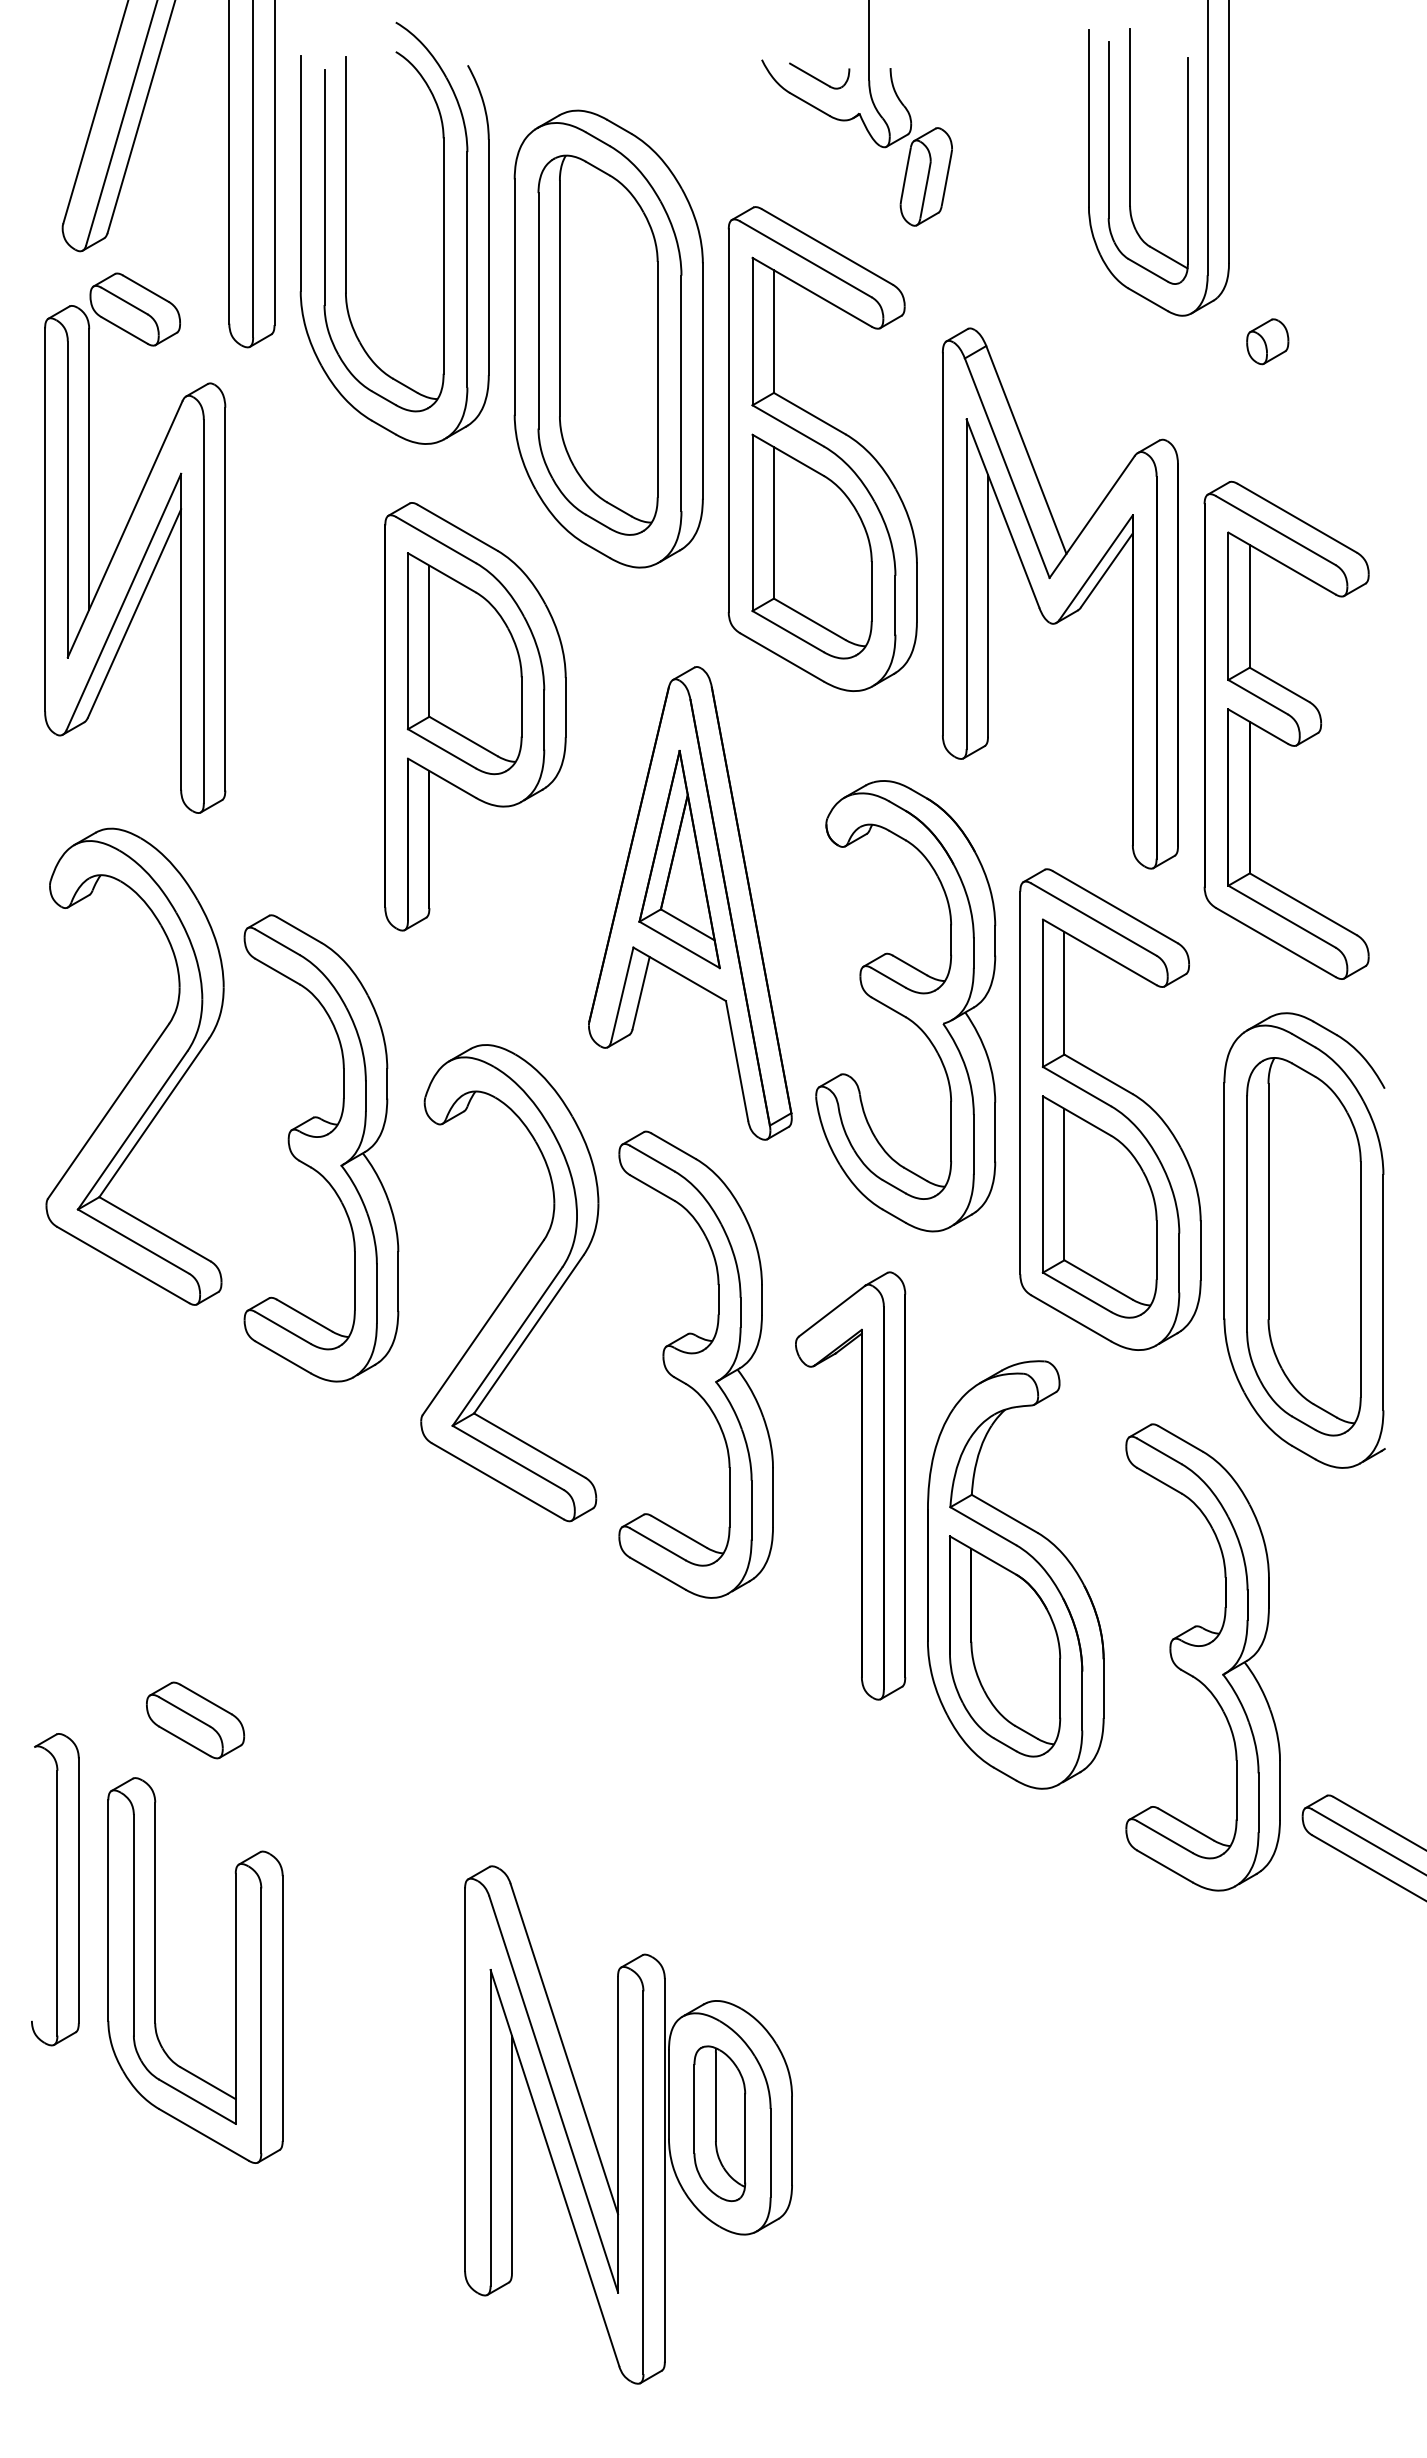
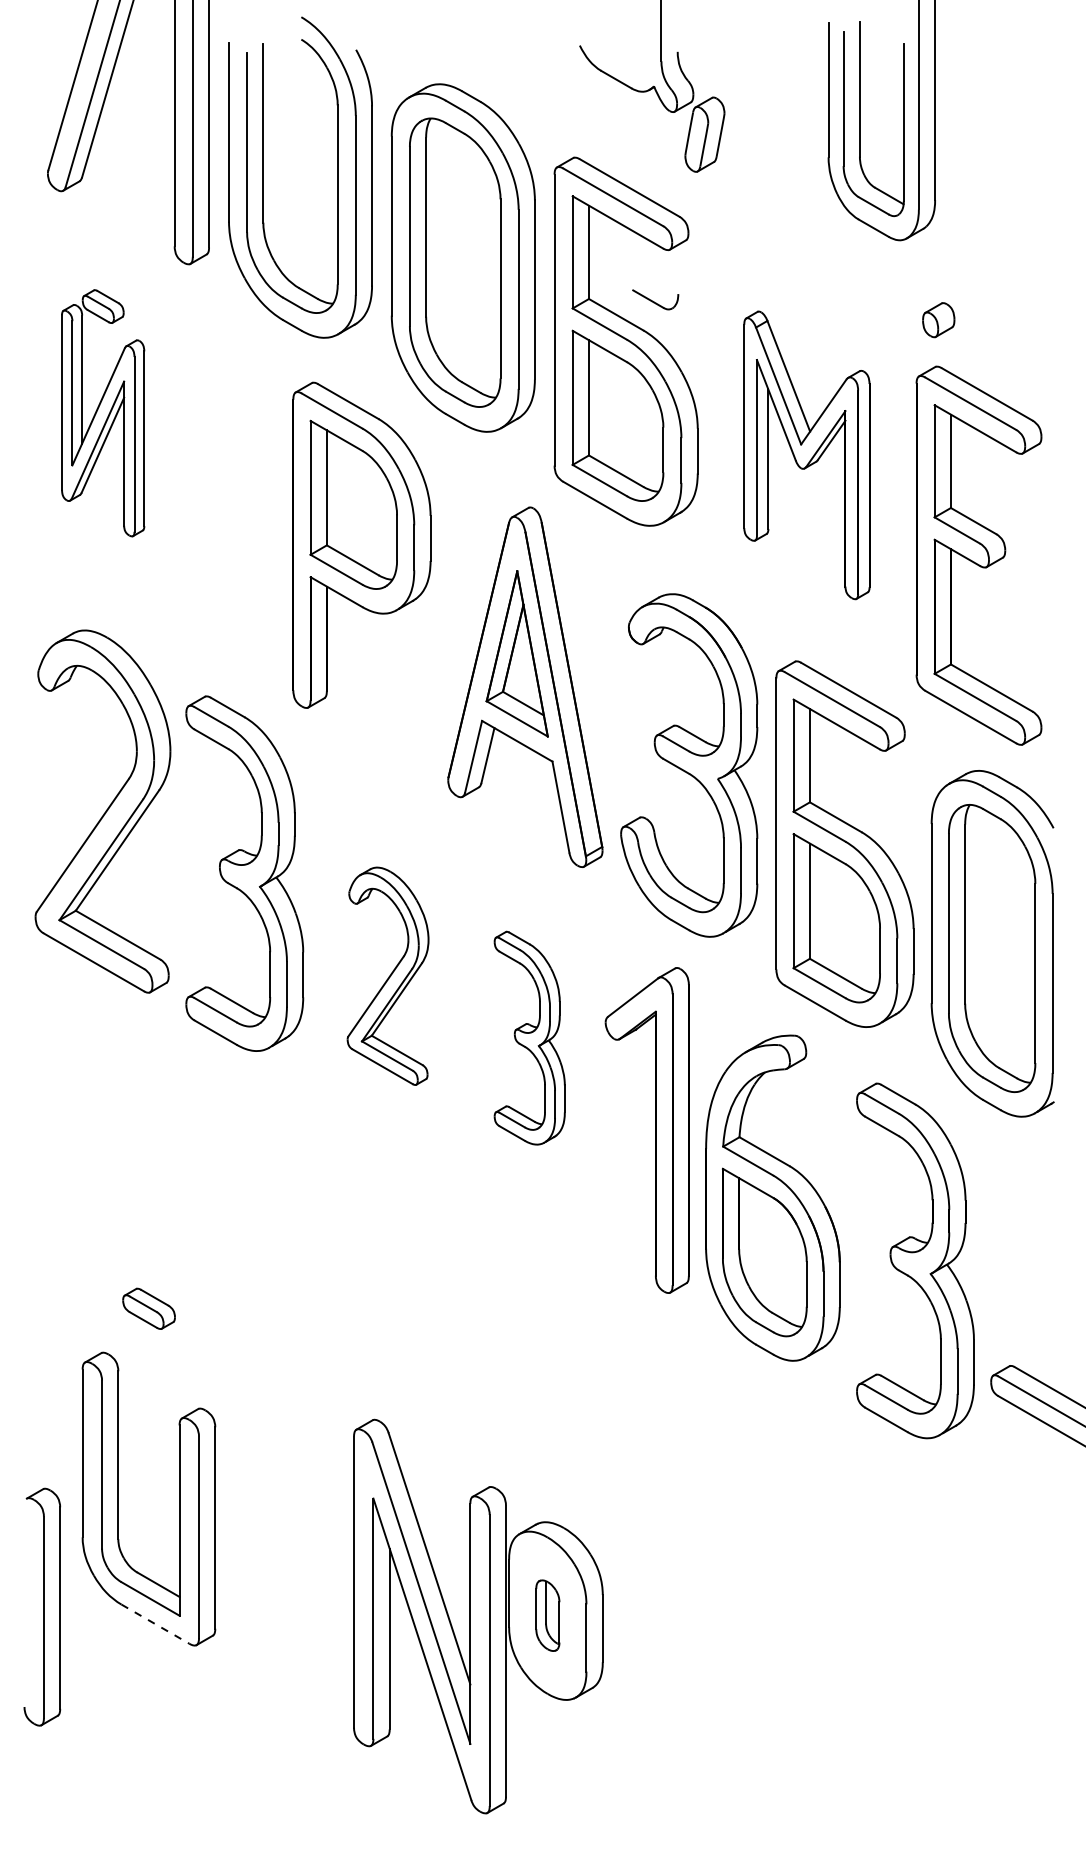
part: (819, 75) -> (655, 299), moved
part: (1267, 341) -> (938, 319), moved
part: (135, 542) -> (103, 412), size x0.6
part: (1060, 598) -> (806, 455), size x0.7
part: (509, 1283) -> (387, 976), size x0.6
part: (695, 1364) -> (529, 1038), size x0.6
part: (195, 1720) -> (148, 1308), size x0.7
part: (55, 1889) -> (42, 1607), moved
part: (719, 2123) -> (547, 1615), size x0.6
line: (204, 2135) -> (155, 1624), solid -> dashed

